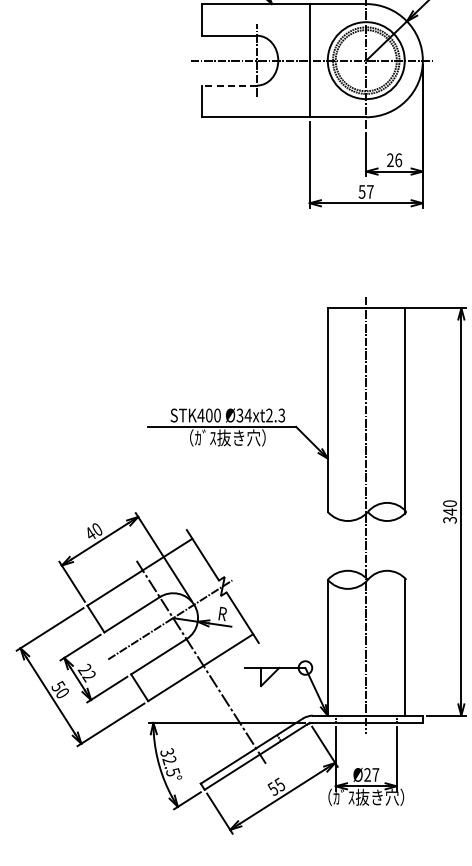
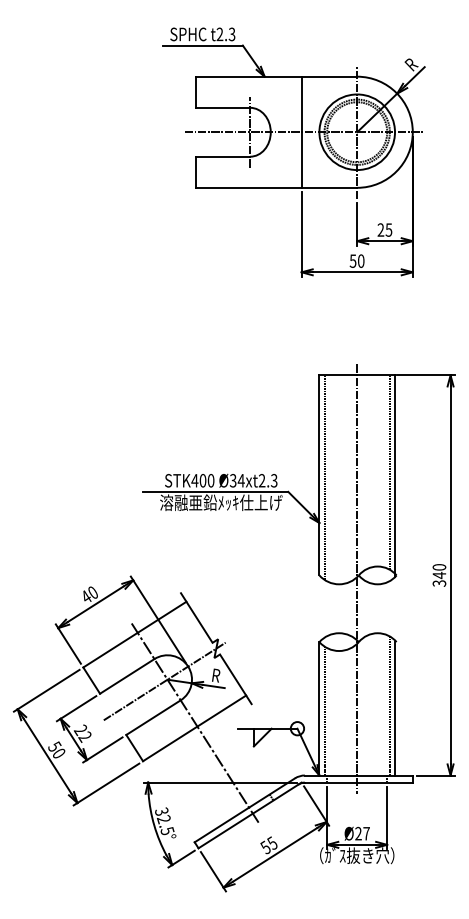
line: (229, 85) -> (222, 156), dashed -> solid
text: (398, 159) -> (388, 229), 26 -> 25
text: (370, 191) -> (361, 260), 57 -> 50
line: (399, 407) -> (389, 472), added
line: (332, 412) -> (324, 477), added
text: (228, 437) -> (221, 502), （ｶﾞｽ抜き穴） -> 溶融亜鉛ﾒｯｷ仕上げ
line: (399, 644) -> (389, 705), added
line: (332, 649) -> (324, 710), added

